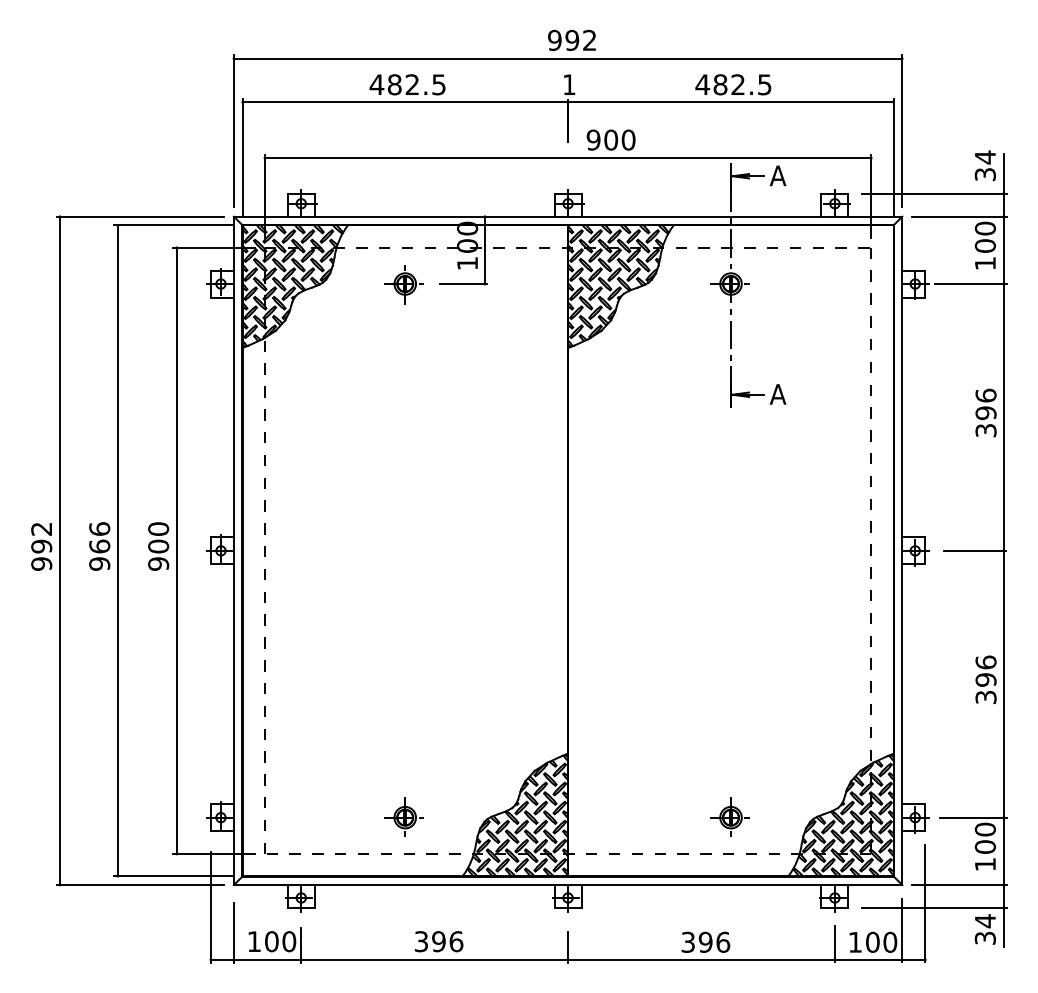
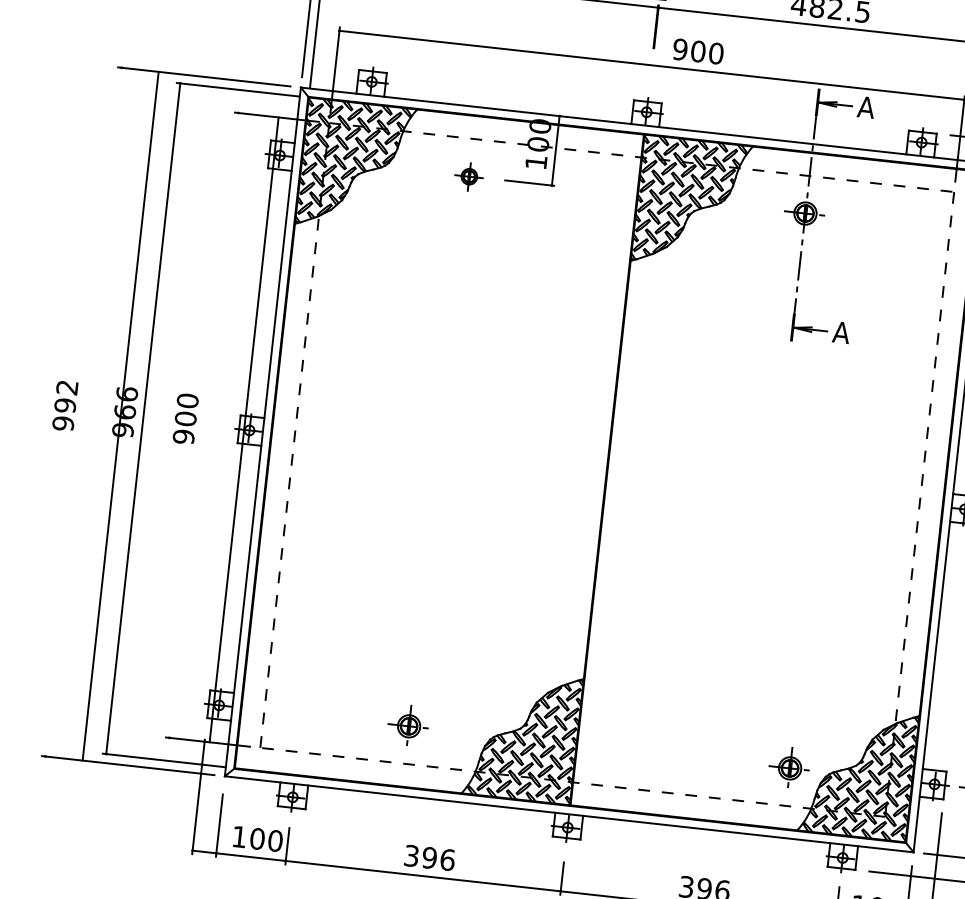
part: (403, 284) -> (467, 176), size x0.7
line: (59, 550) -> (120, 415), moved
line: (176, 550) -> (243, 429), moved
part: (729, 816) -> (788, 767), moved

